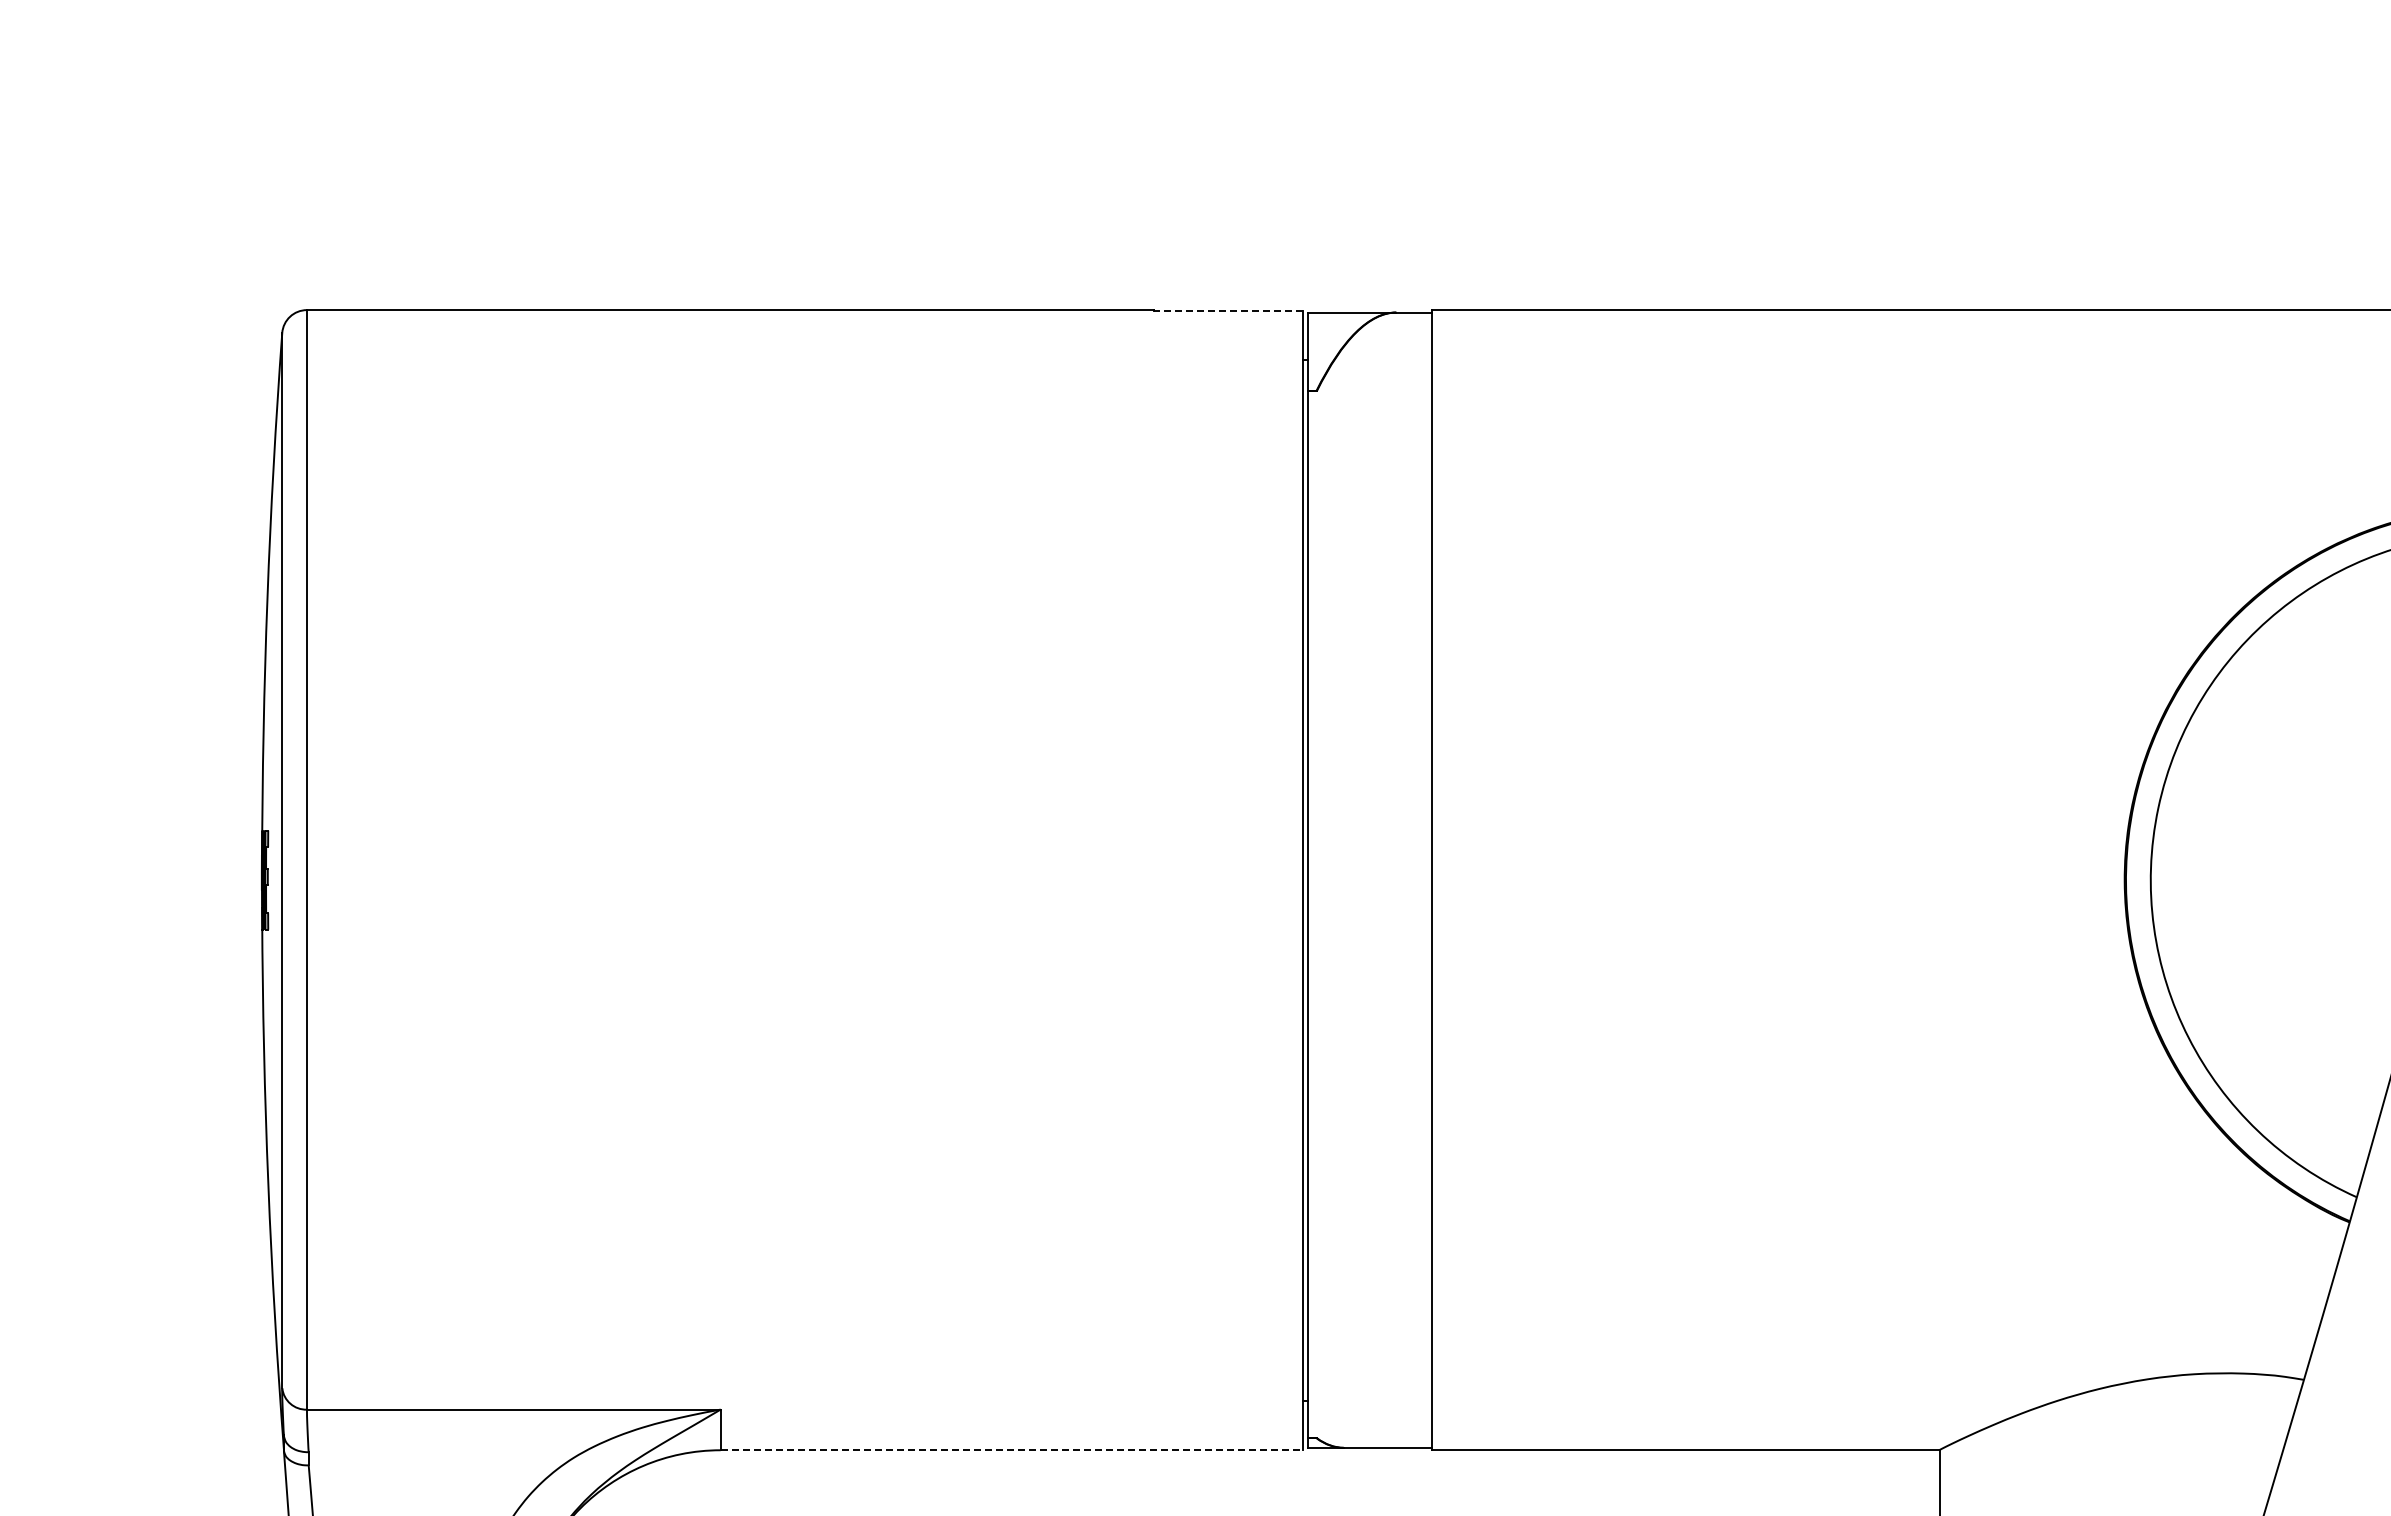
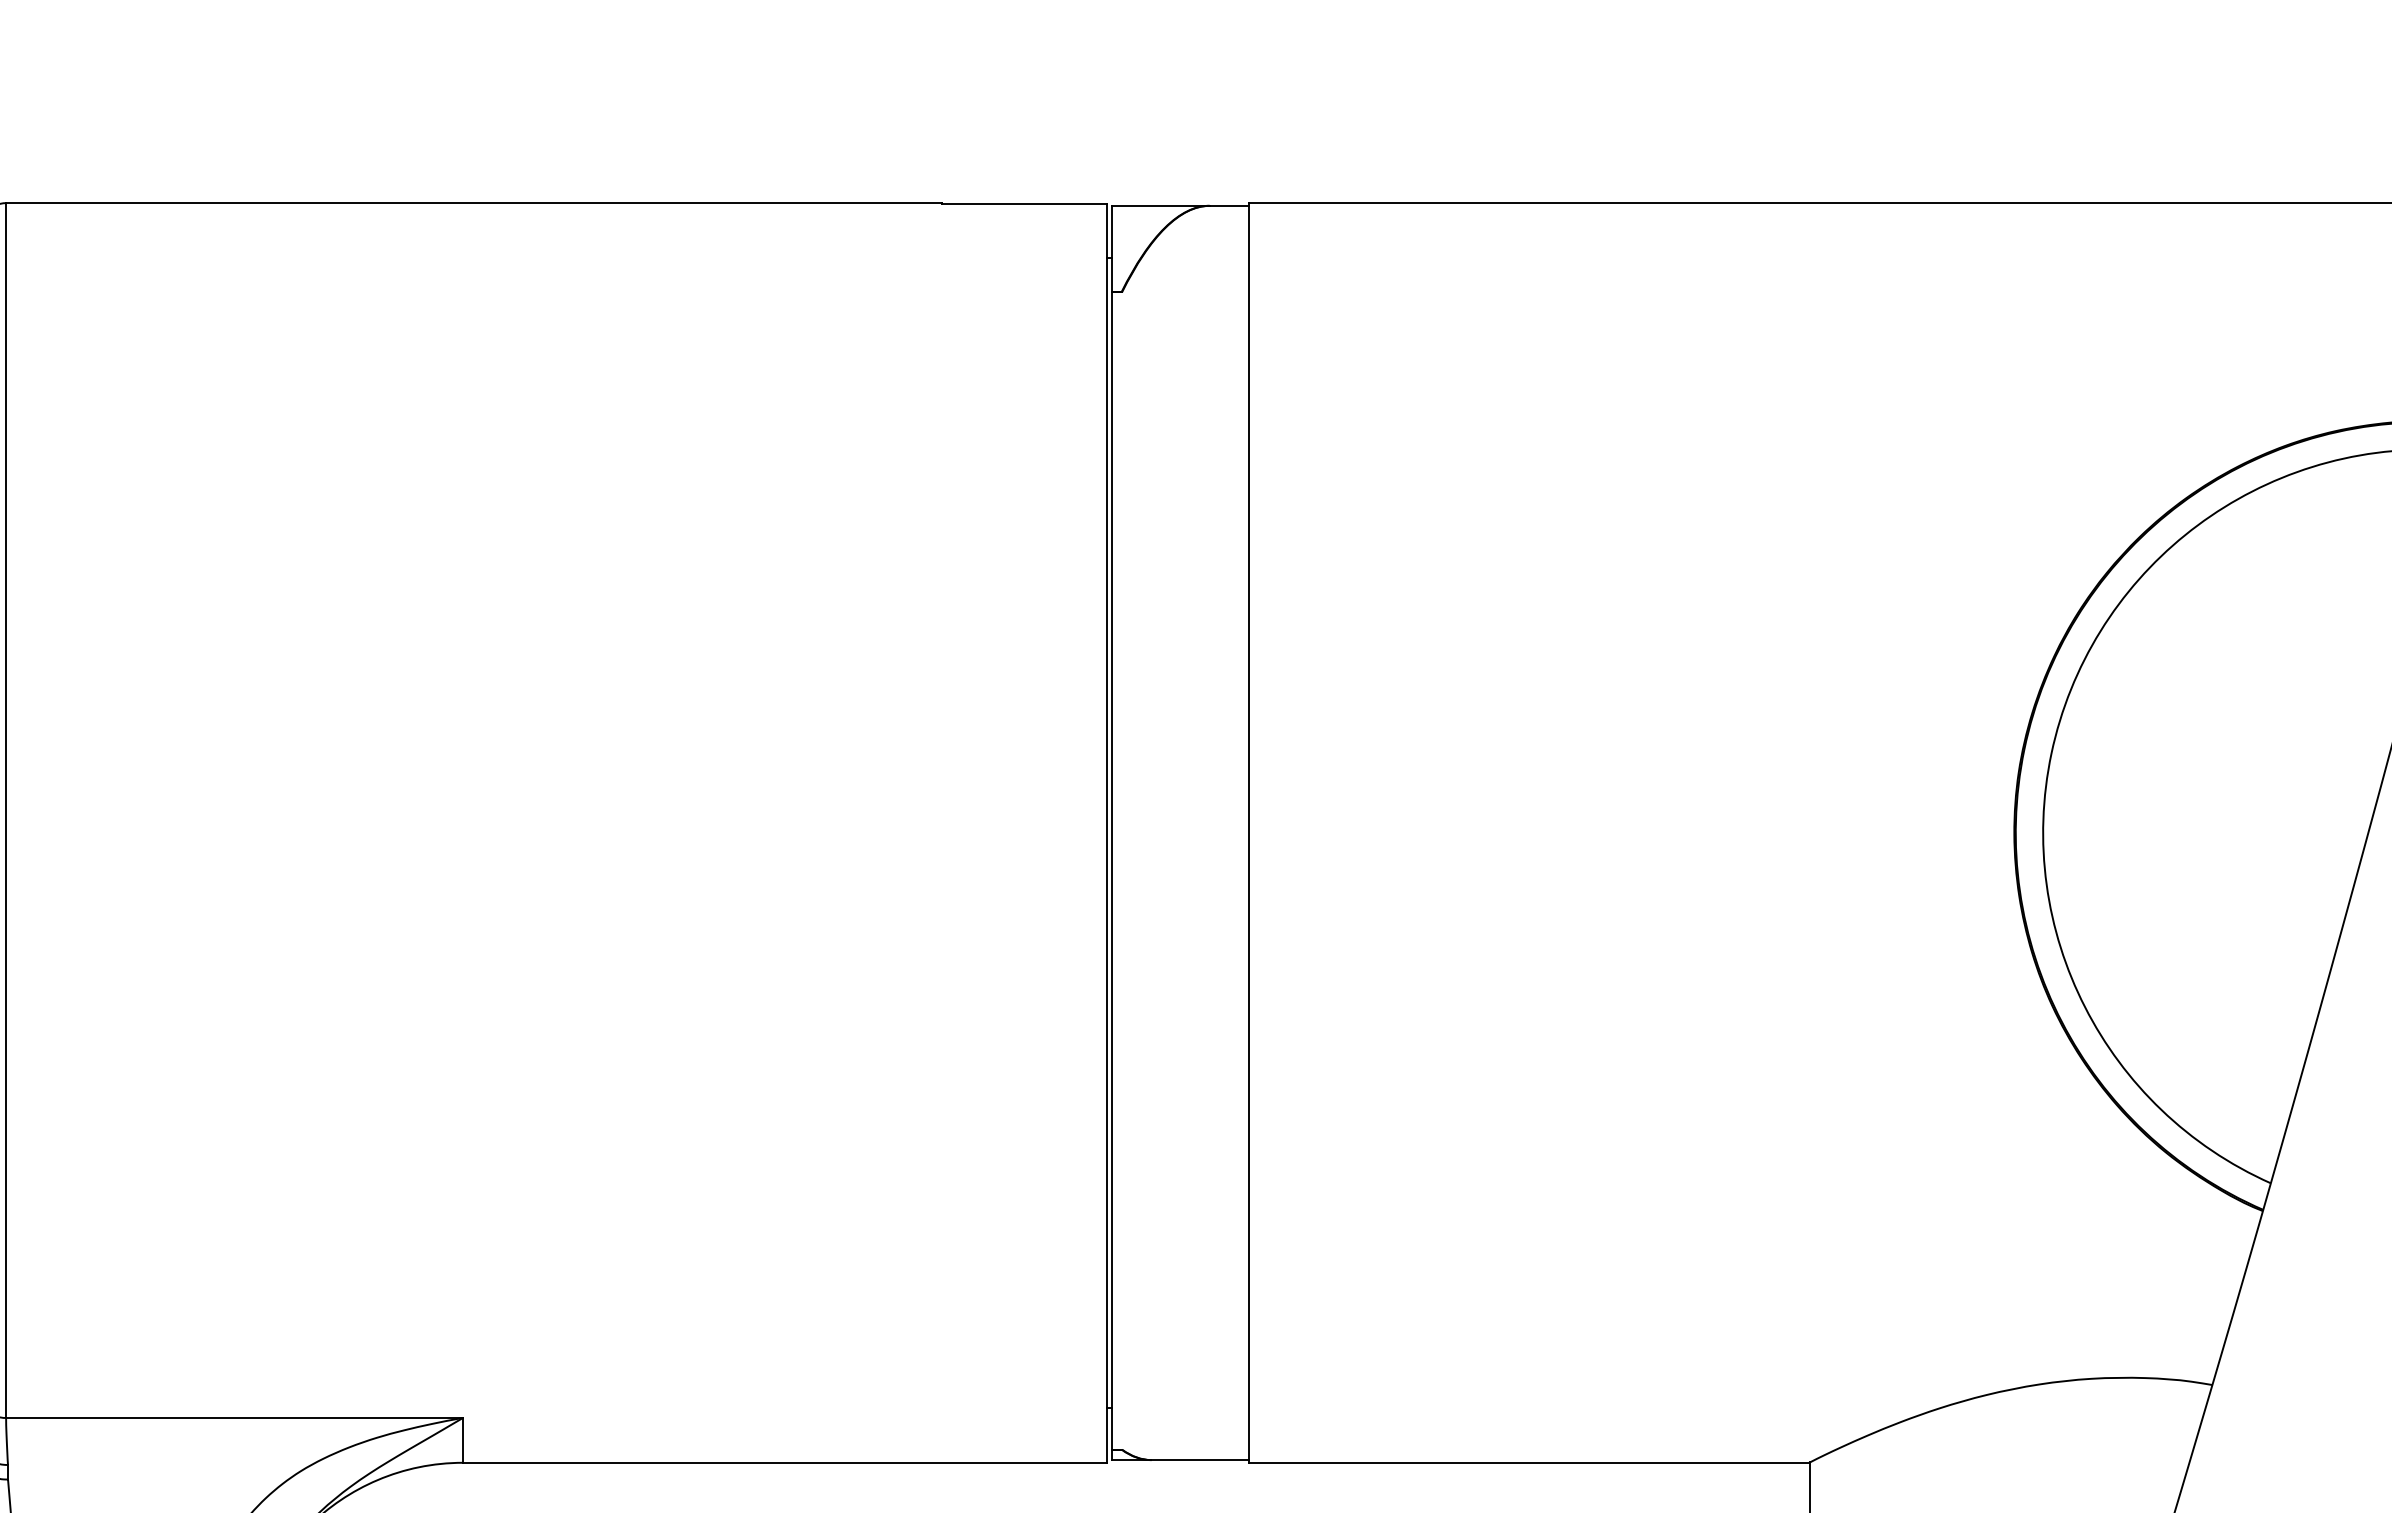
line: (1228, 310) -> (1024, 203), dashed -> solid
line: (1012, 1450) -> (785, 1463), dashed -> solid

